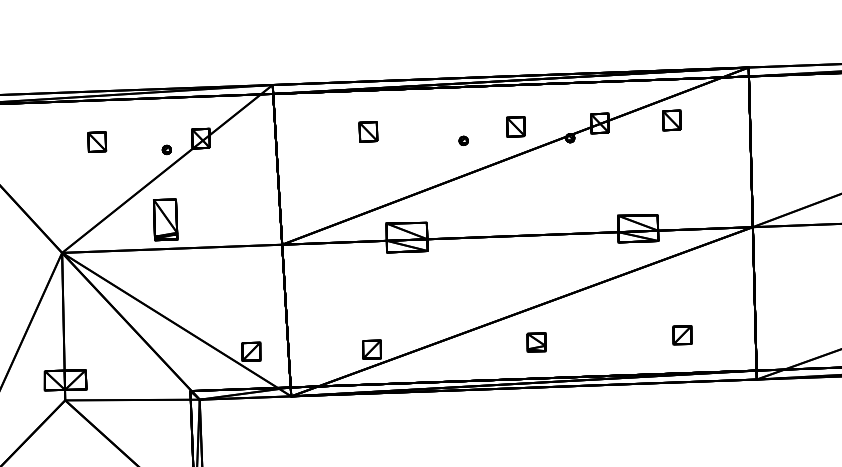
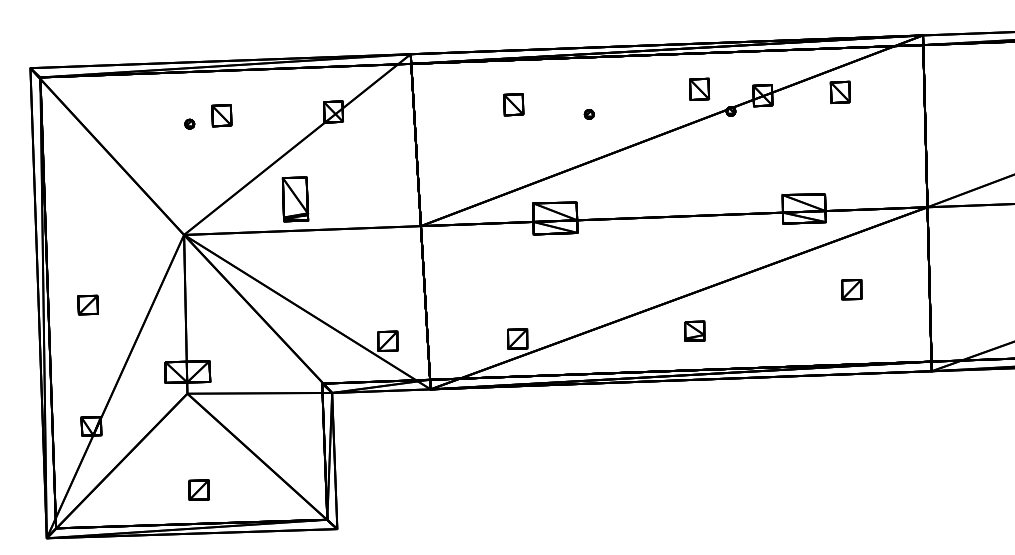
part: (515, 126) -> (699, 88), moved
part: (462, 140) -> (588, 114), moved
part: (166, 149) -> (189, 123), moved
part: (682, 335) -> (851, 289), moved

